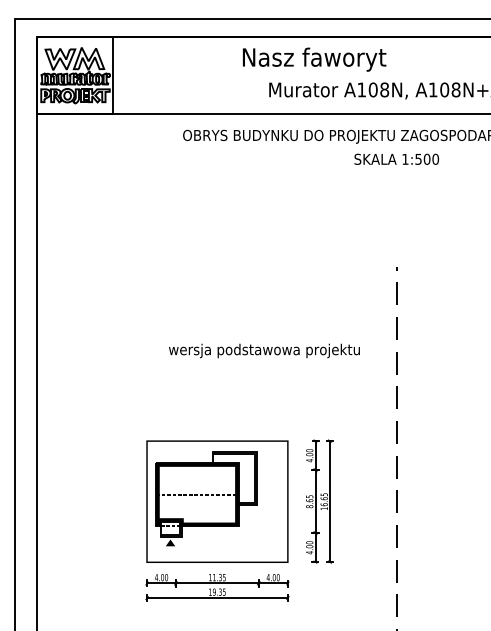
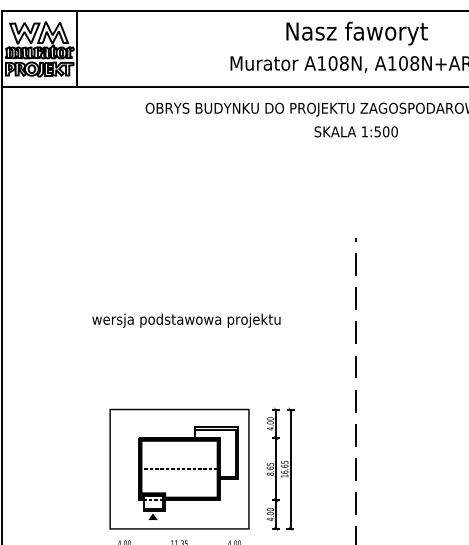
text: (314, 59) -> (356, 33), moved
text: (264, 350) -> (186, 320), moved
part: (206, 498) -> (188, 472), moved

